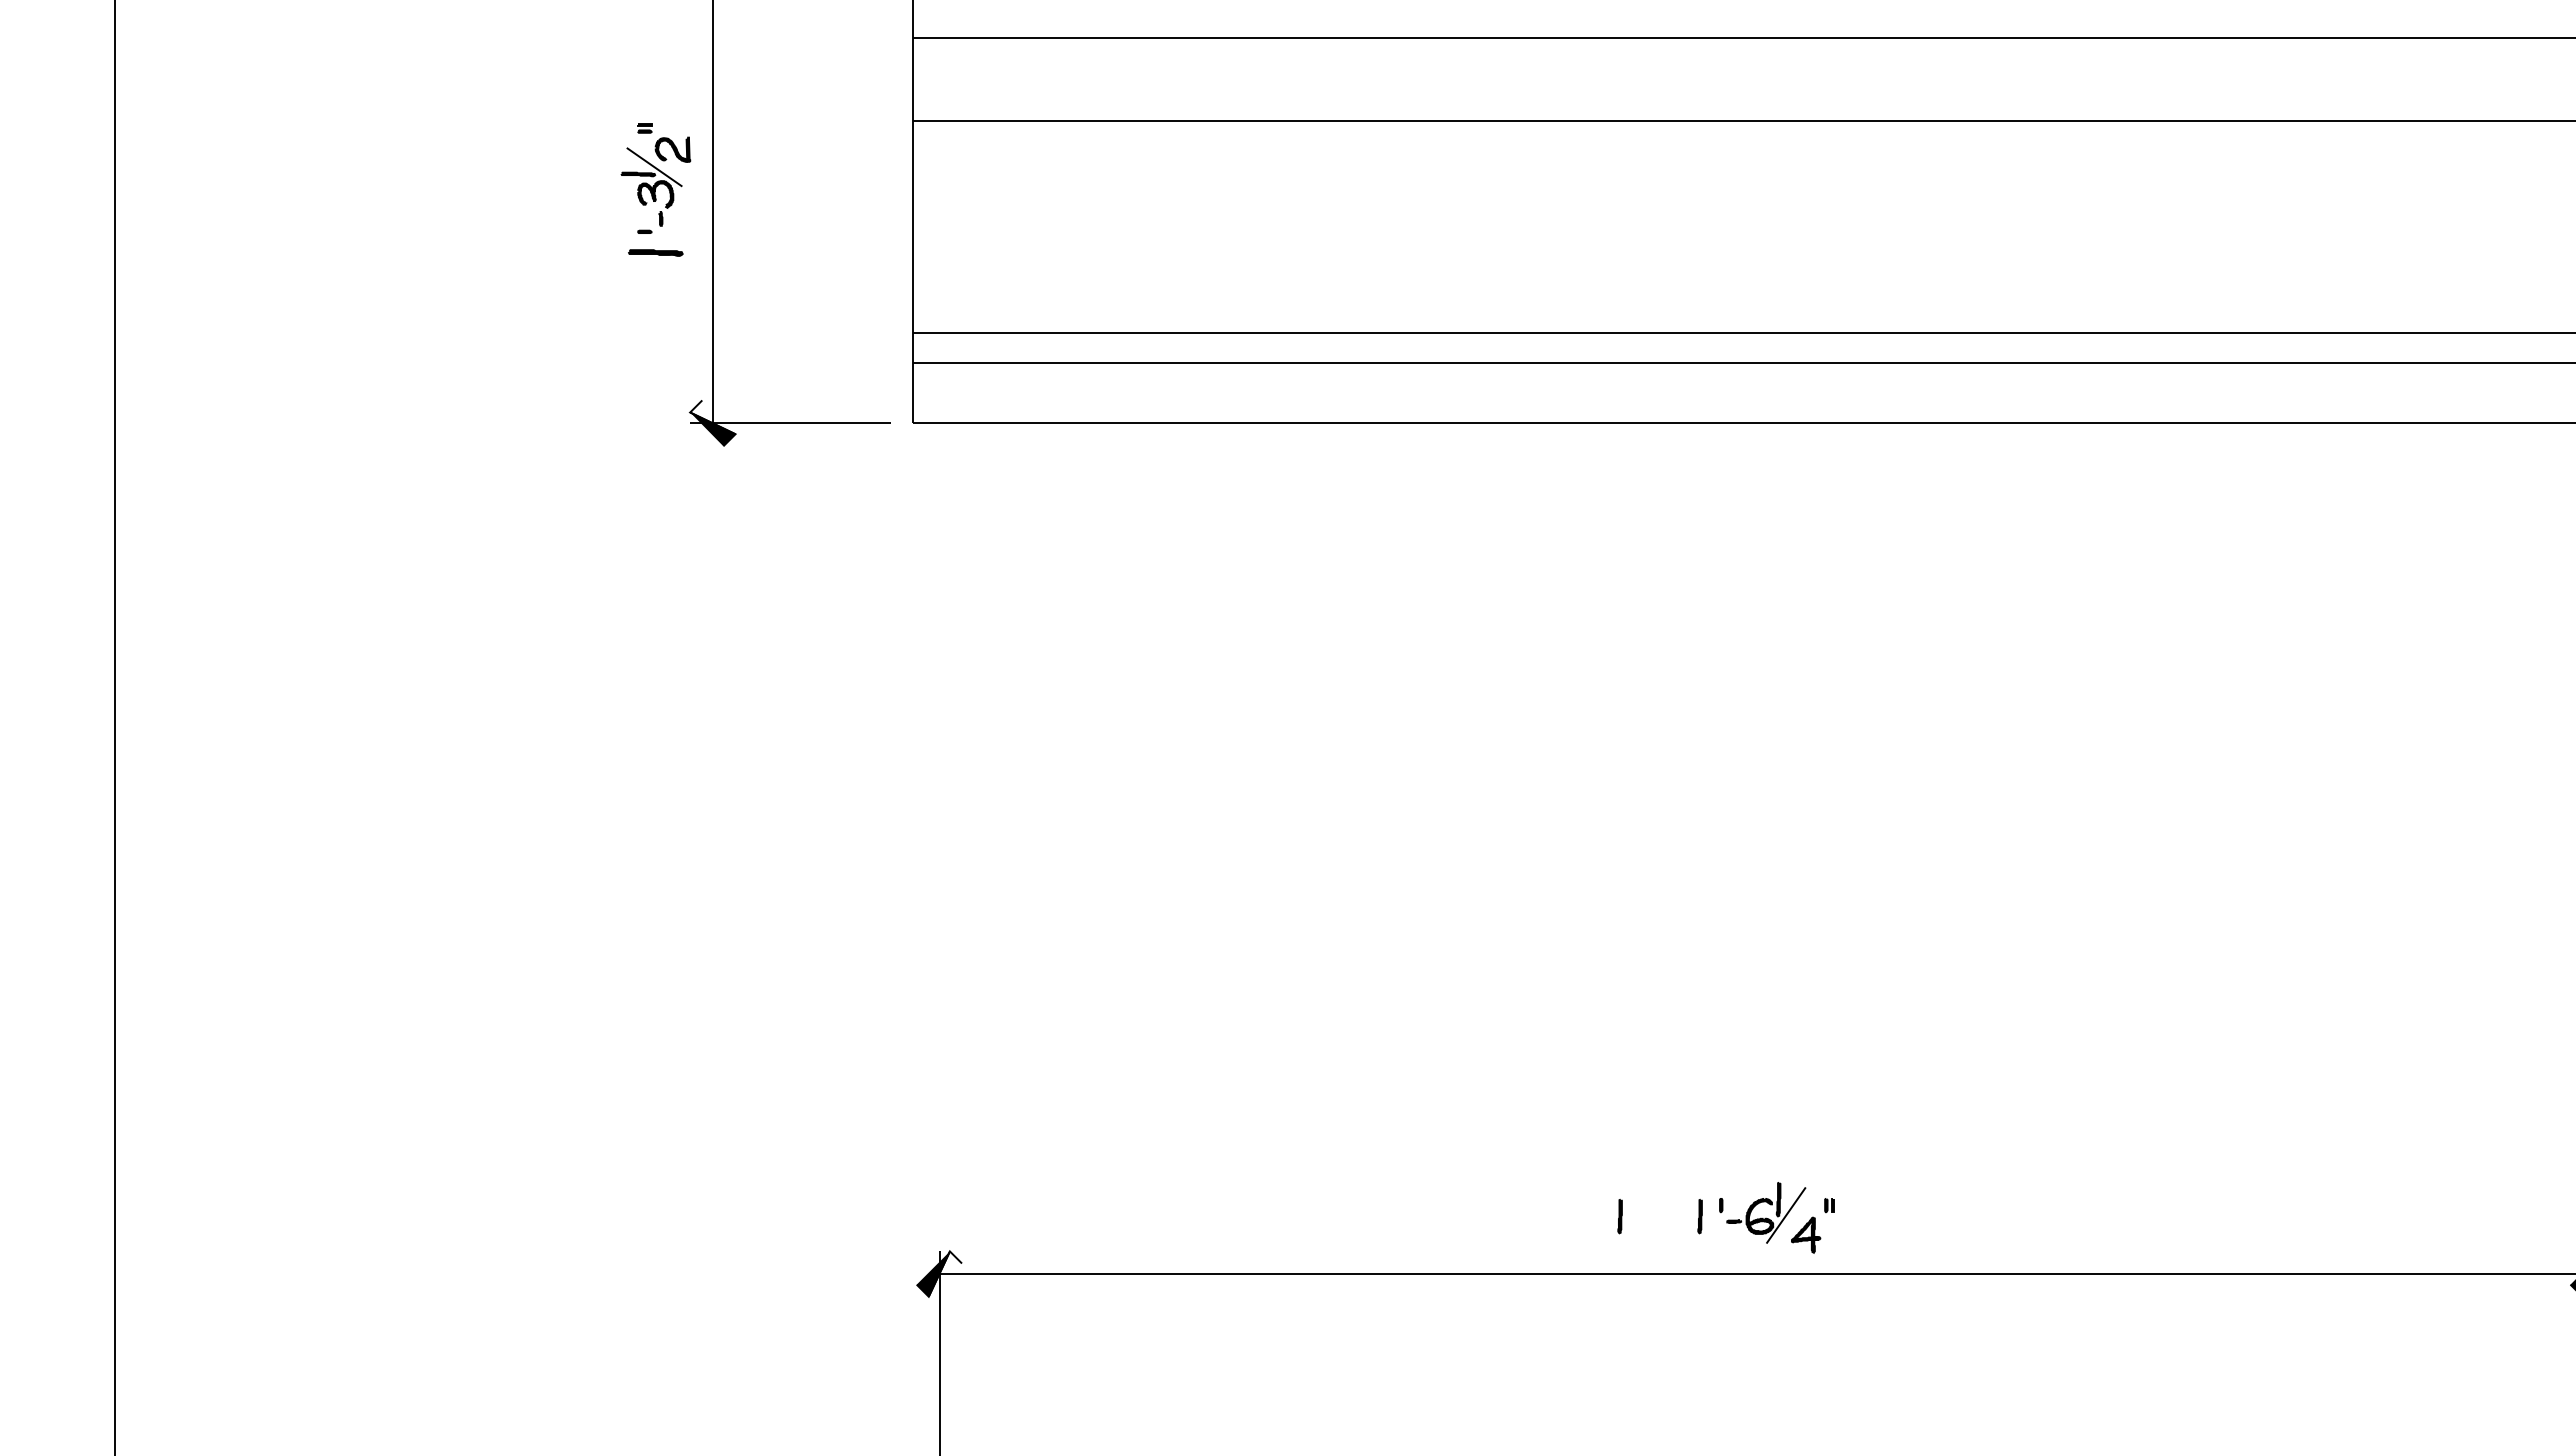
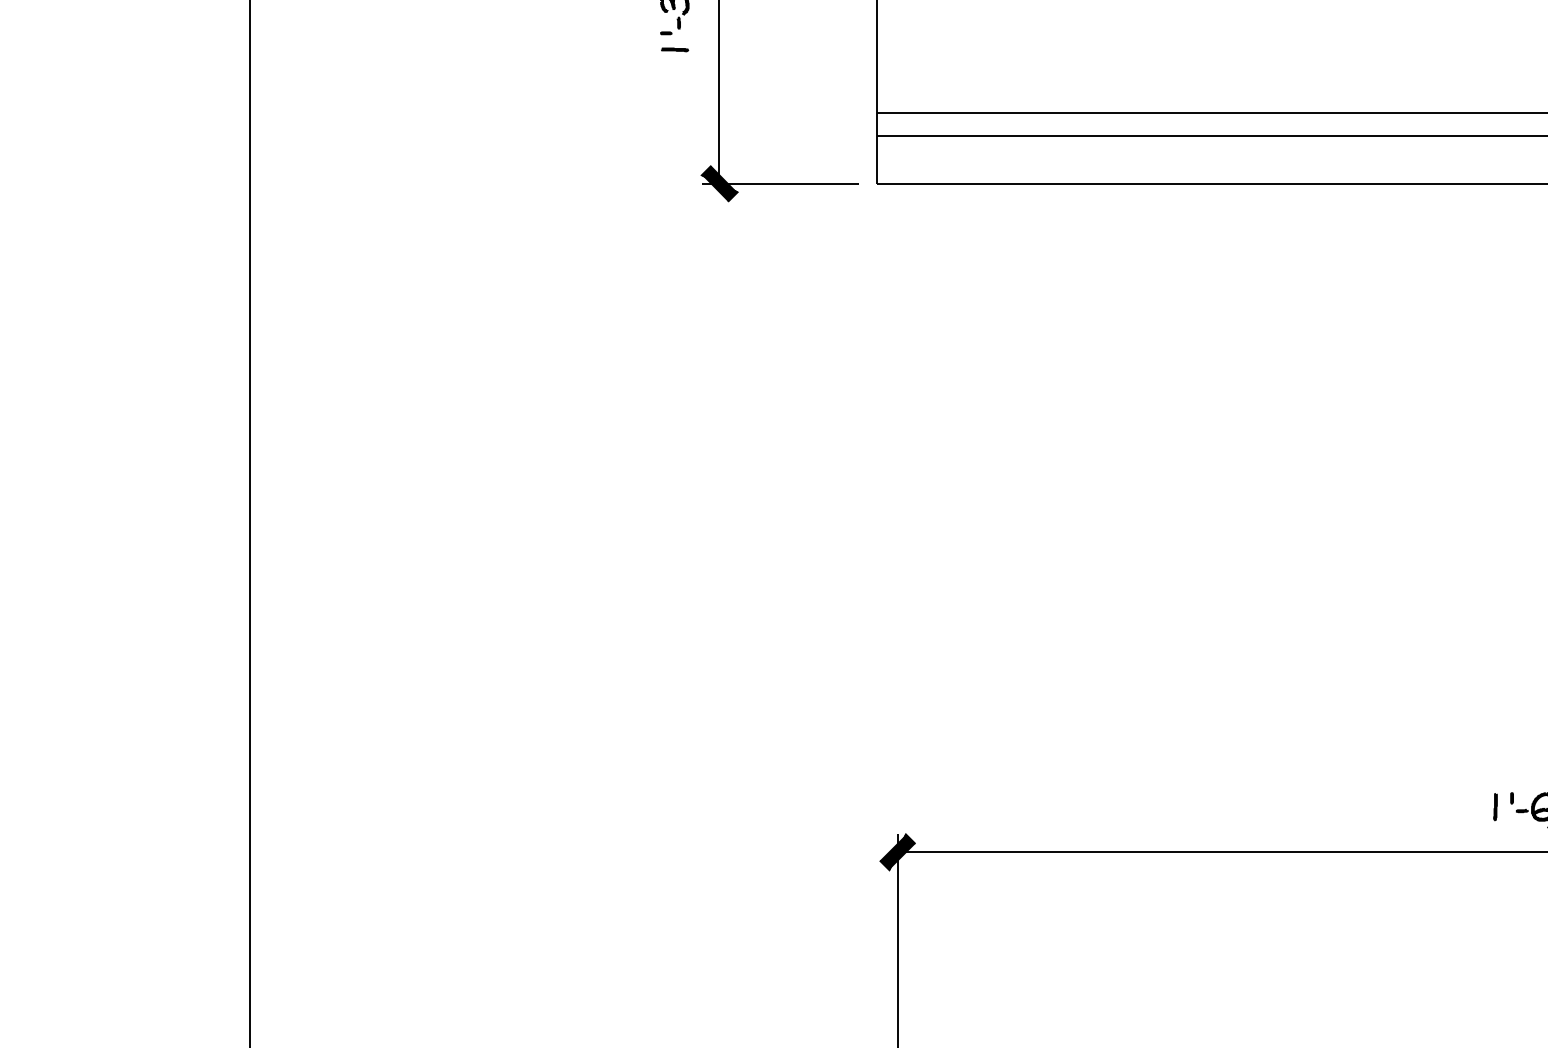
part: (655, 252) -> (674, 49), size x0.62
fill: (712, 417) -> (719, 179), added
part: (1619, 1216) -> (1432, 807), removed
fill: (945, 1273) -> (902, 851), added

